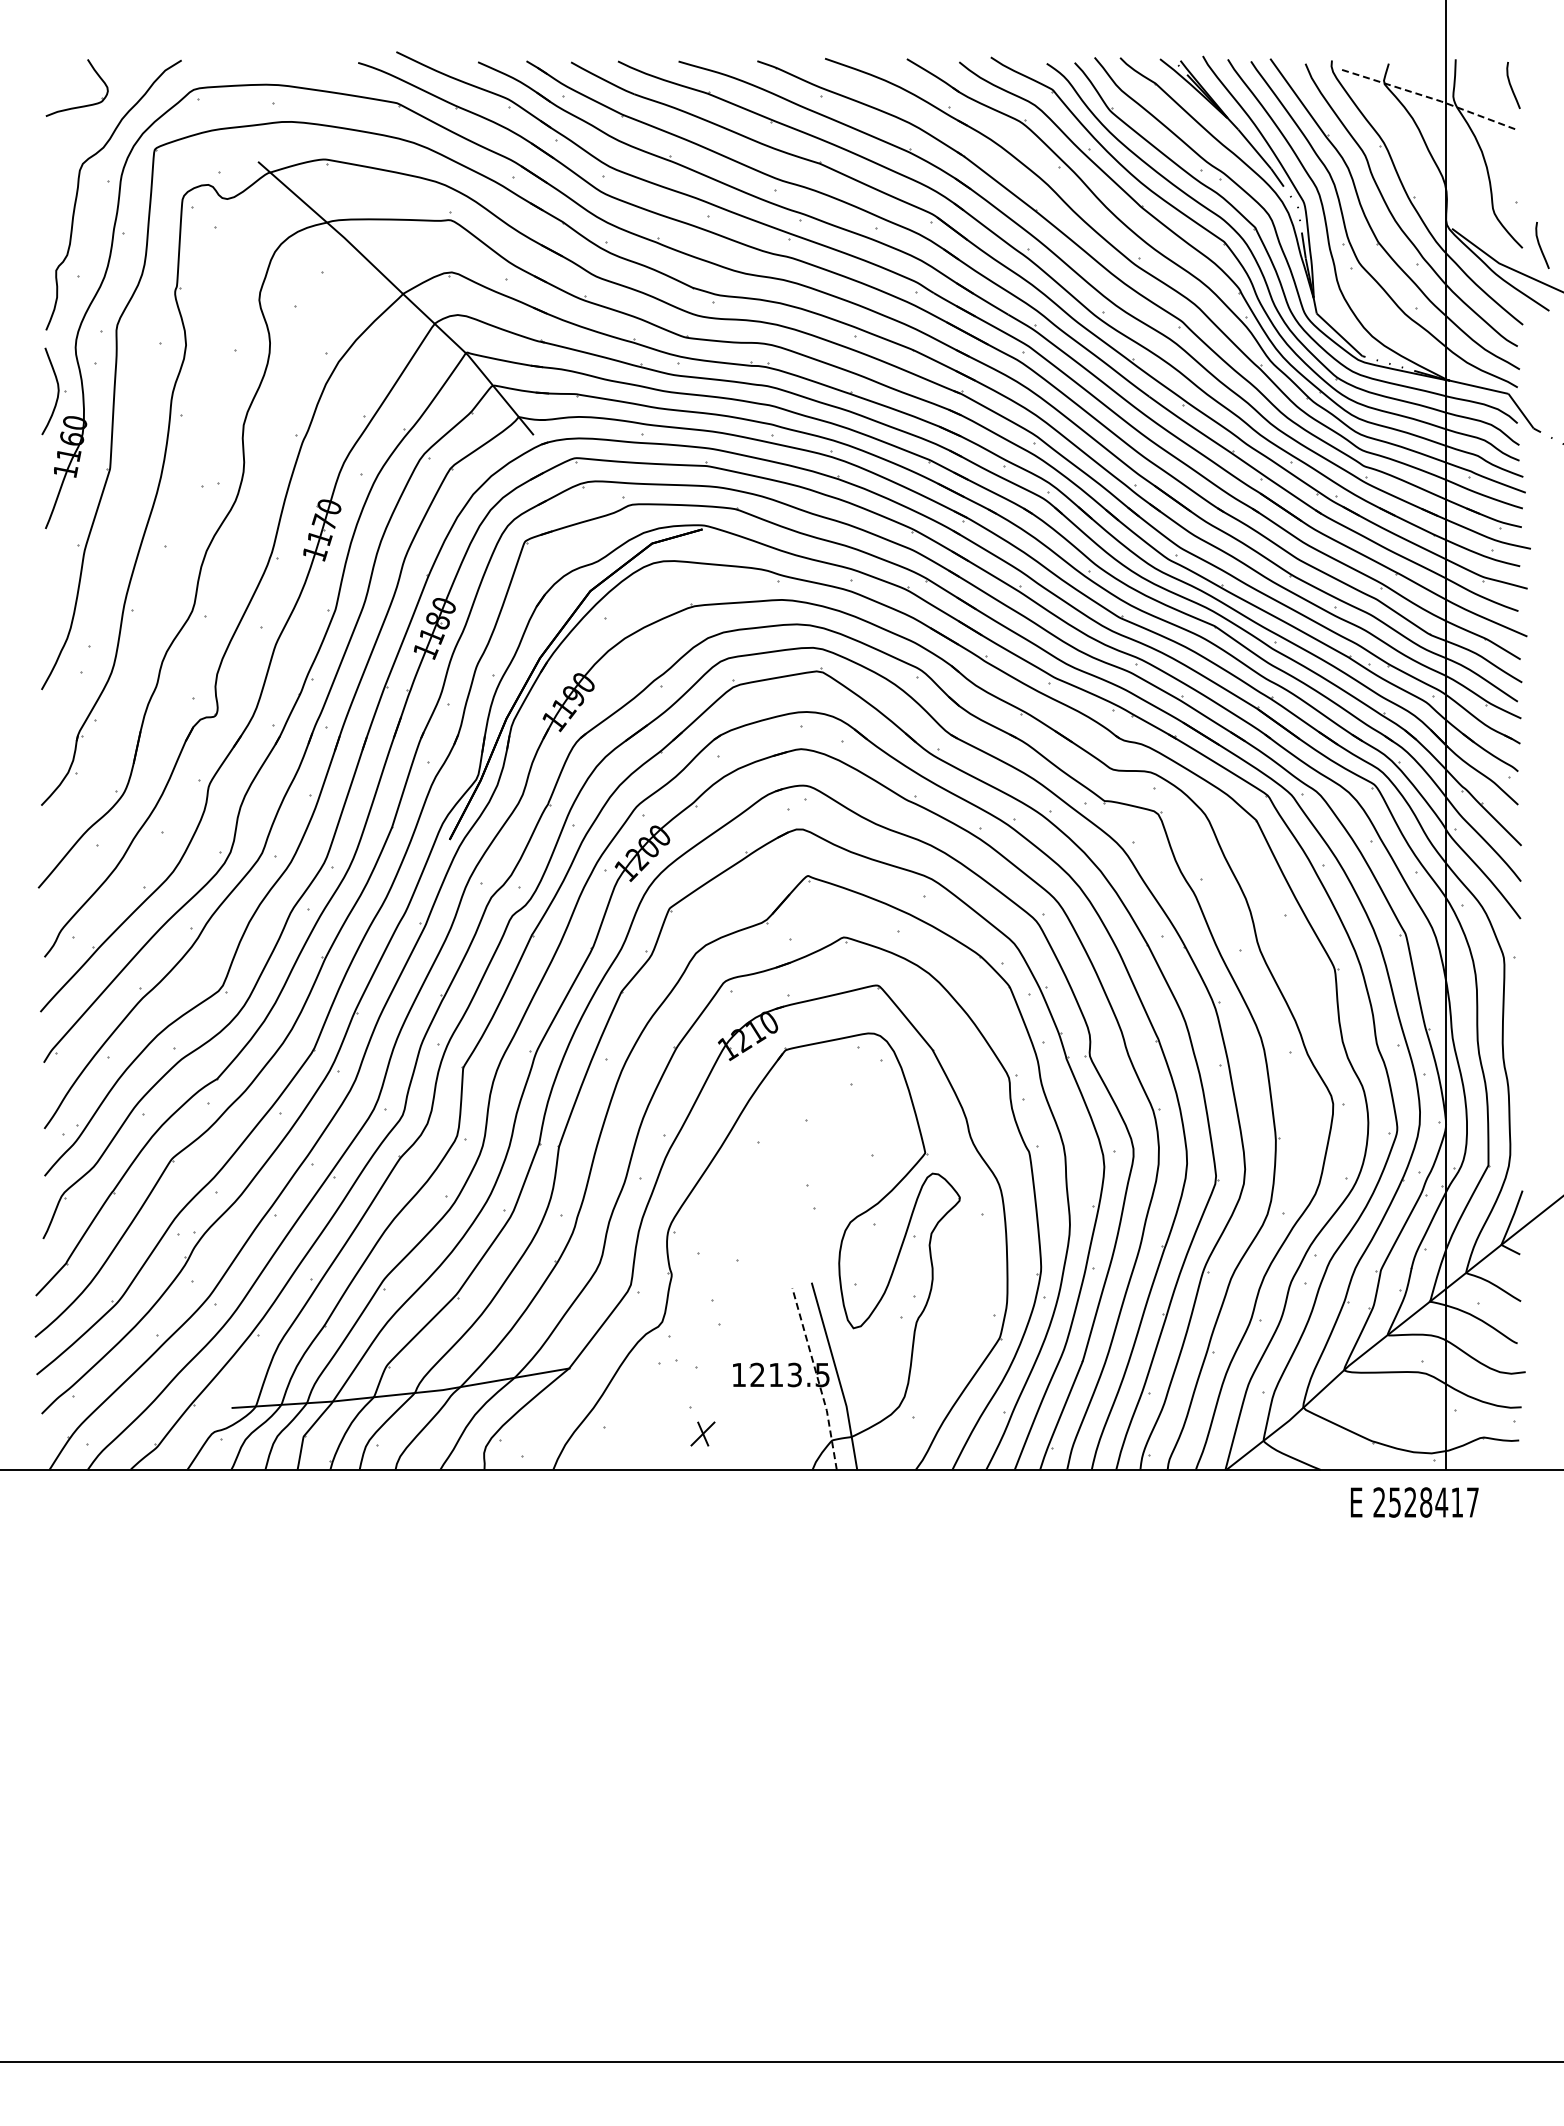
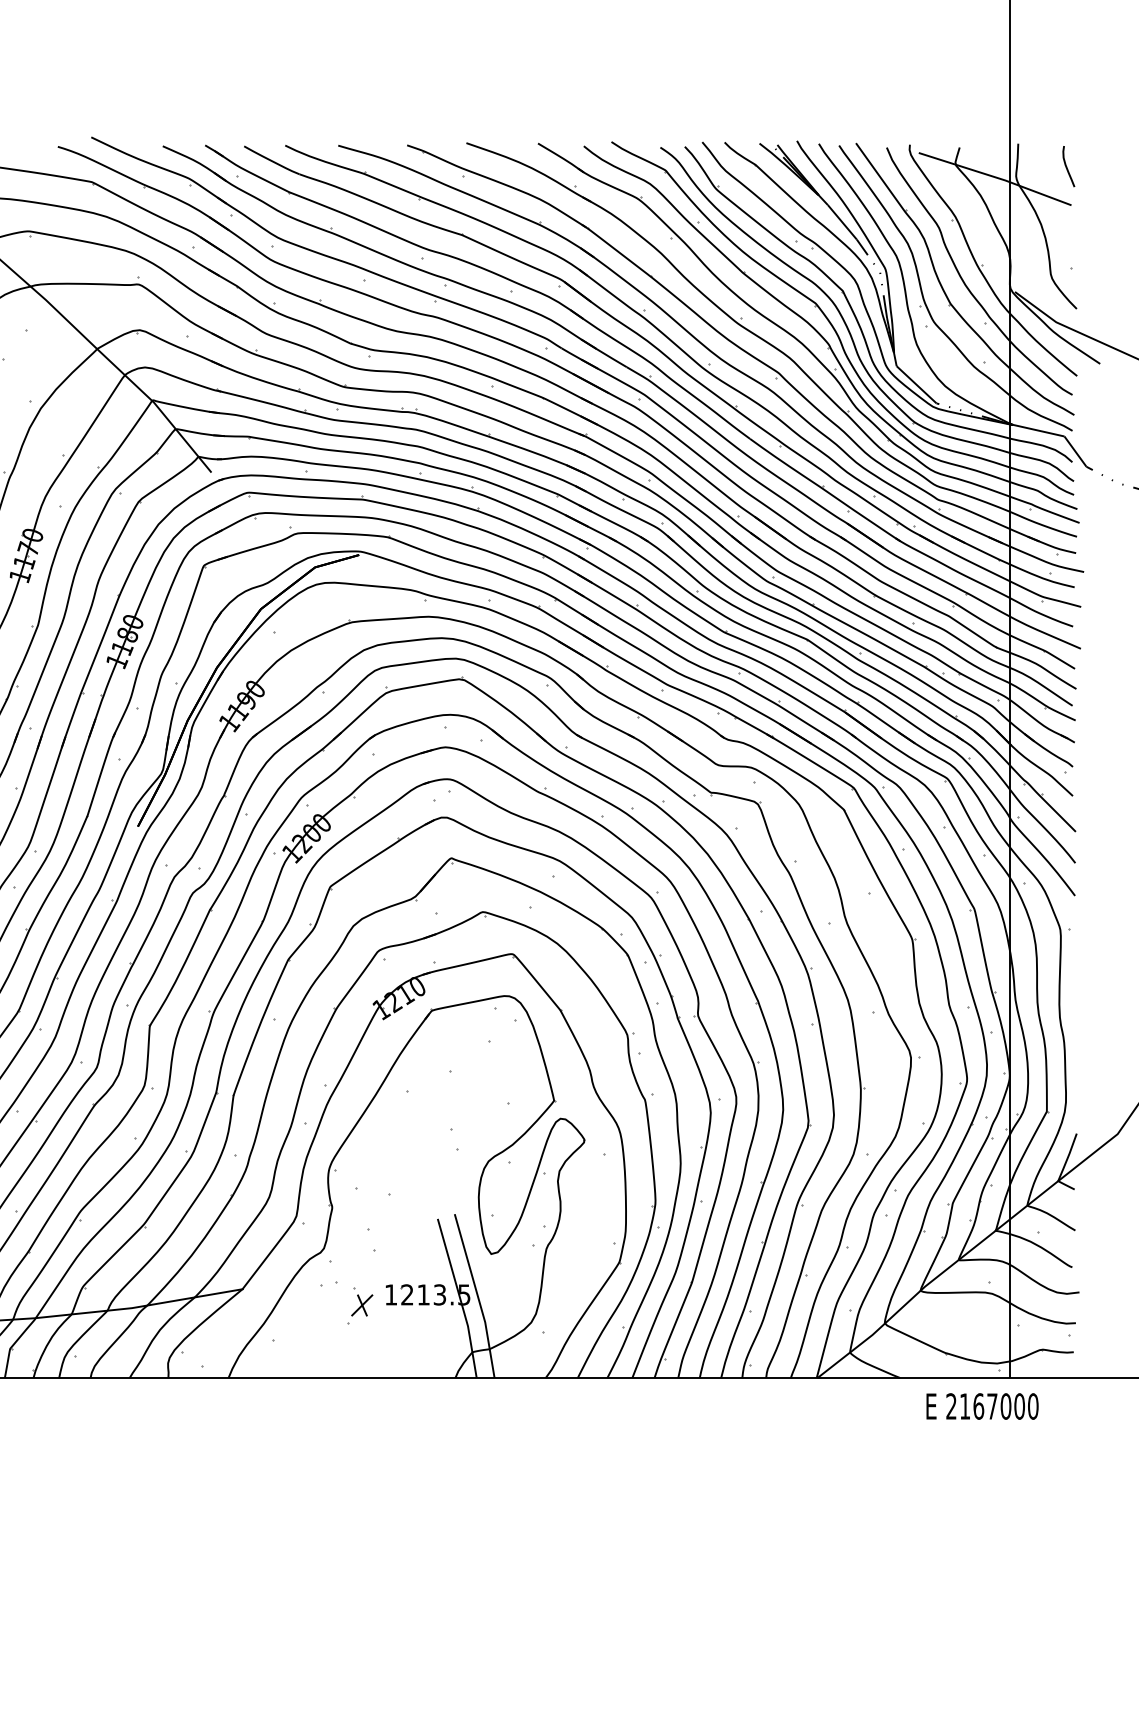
line: (1430, 98) -> (996, 177), dashed -> solid
curve: (1540, 245) -> (1092, 306), removed
line: (817, 1378) -> (459, 1297), dashed -> solid
part: (702, 1433) -> (361, 1304), moved
text: (1434, 1502) -> (999, 1406), 2528417 -> 2167000

